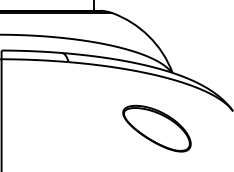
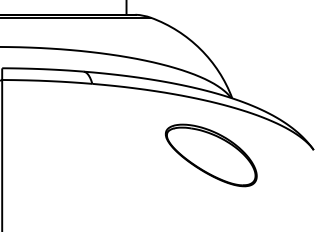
part: (156, 128) -> (210, 155), moved

